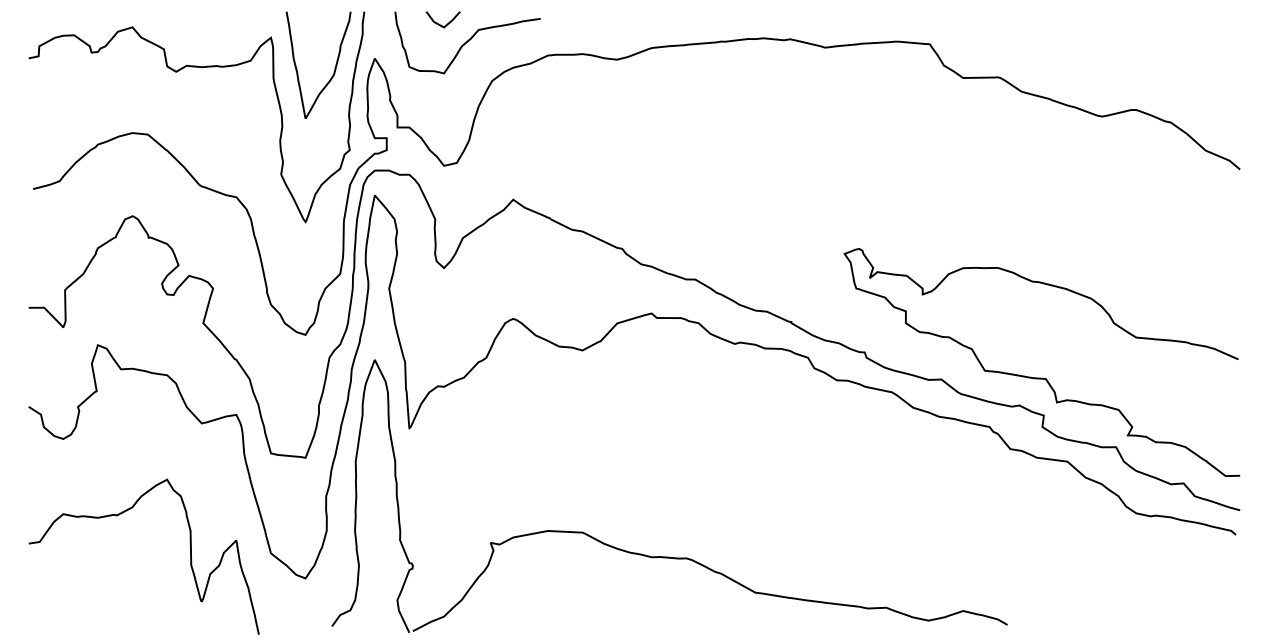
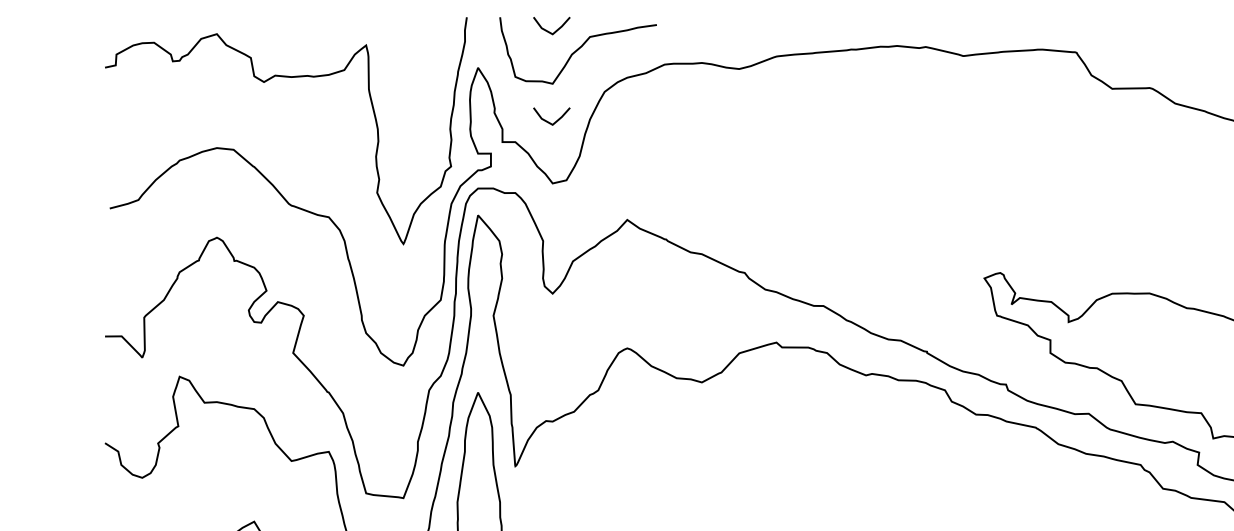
curve: (334, 68) -> (434, 78), removed
line: (439, 107) -> (547, 120), added

